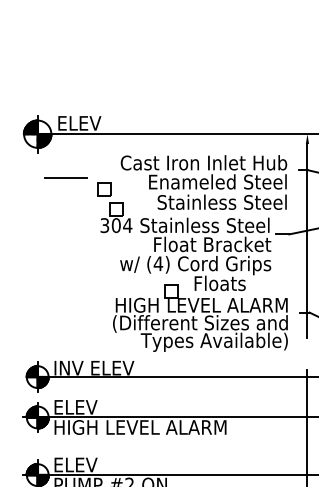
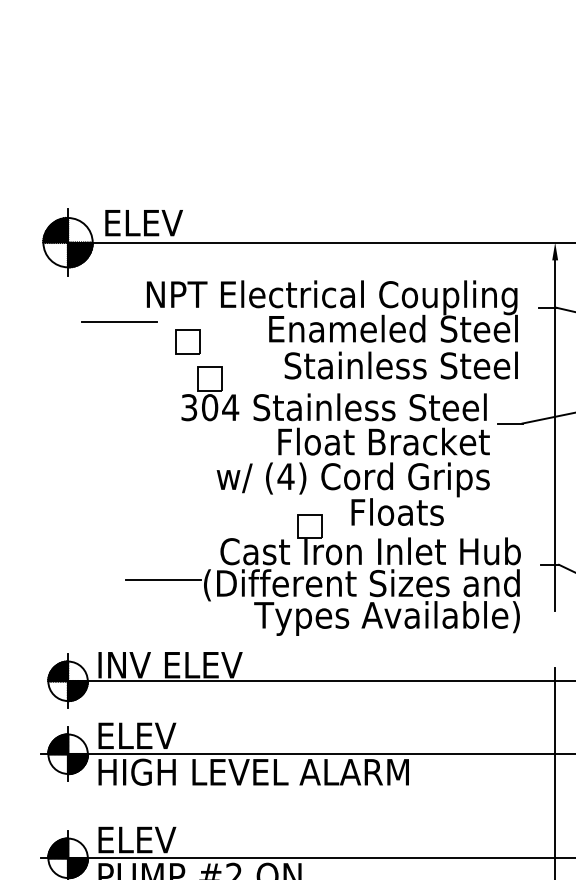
text: (184, 164) -> (333, 297), Cast Iron Inlet Hub -> NPT Electrical Coupling
text: (201, 304) -> (363, 550), HIGH LEVEL ALARM -> Cast Iron Inlet Hub
line: (90, 321) -> (163, 580), added

